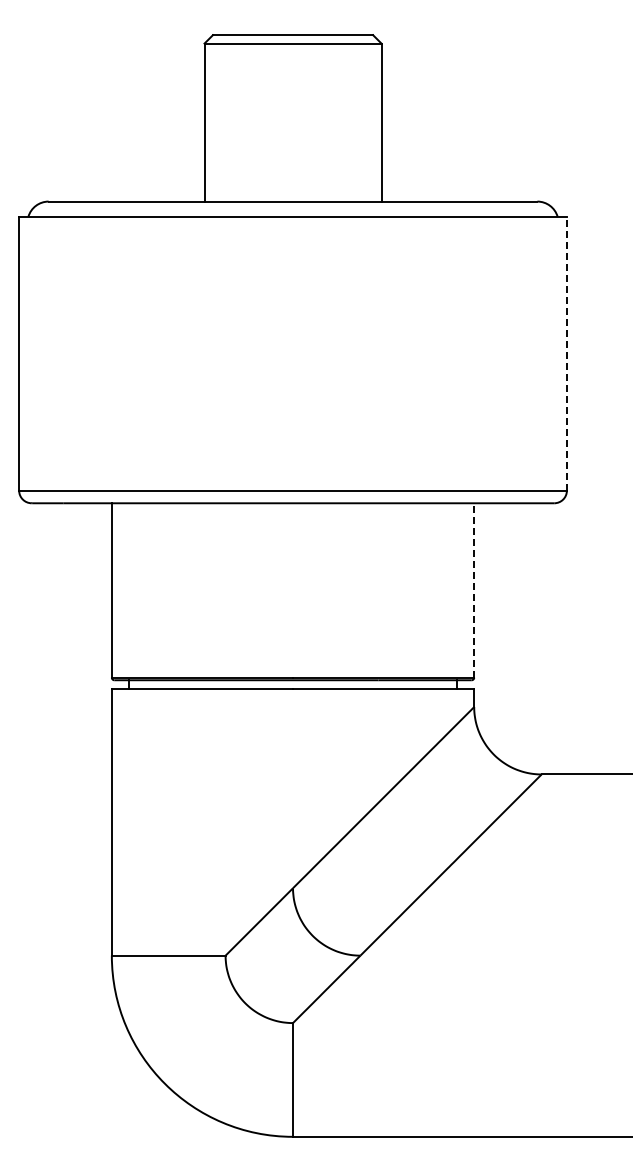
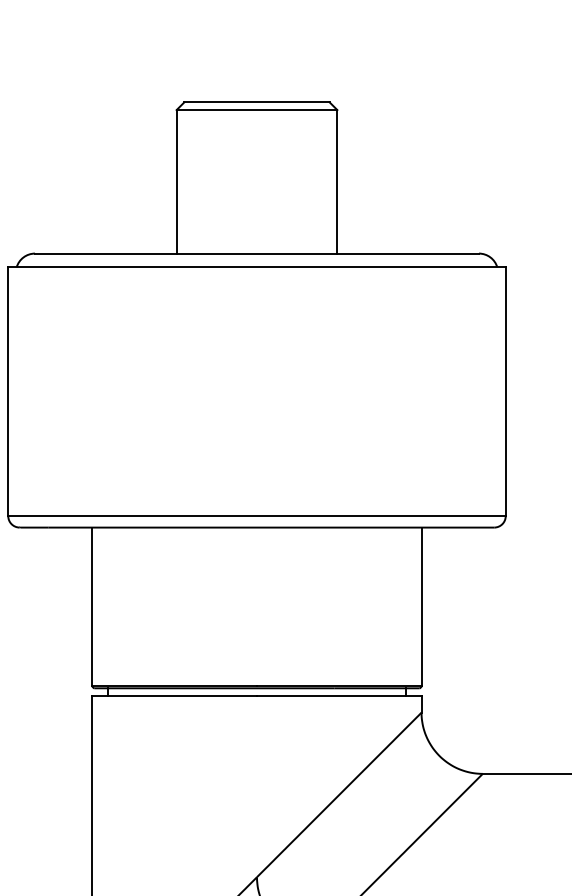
line: (566, 353) -> (505, 391), dashed -> solid
line: (474, 590) -> (421, 606), dashed -> solid

